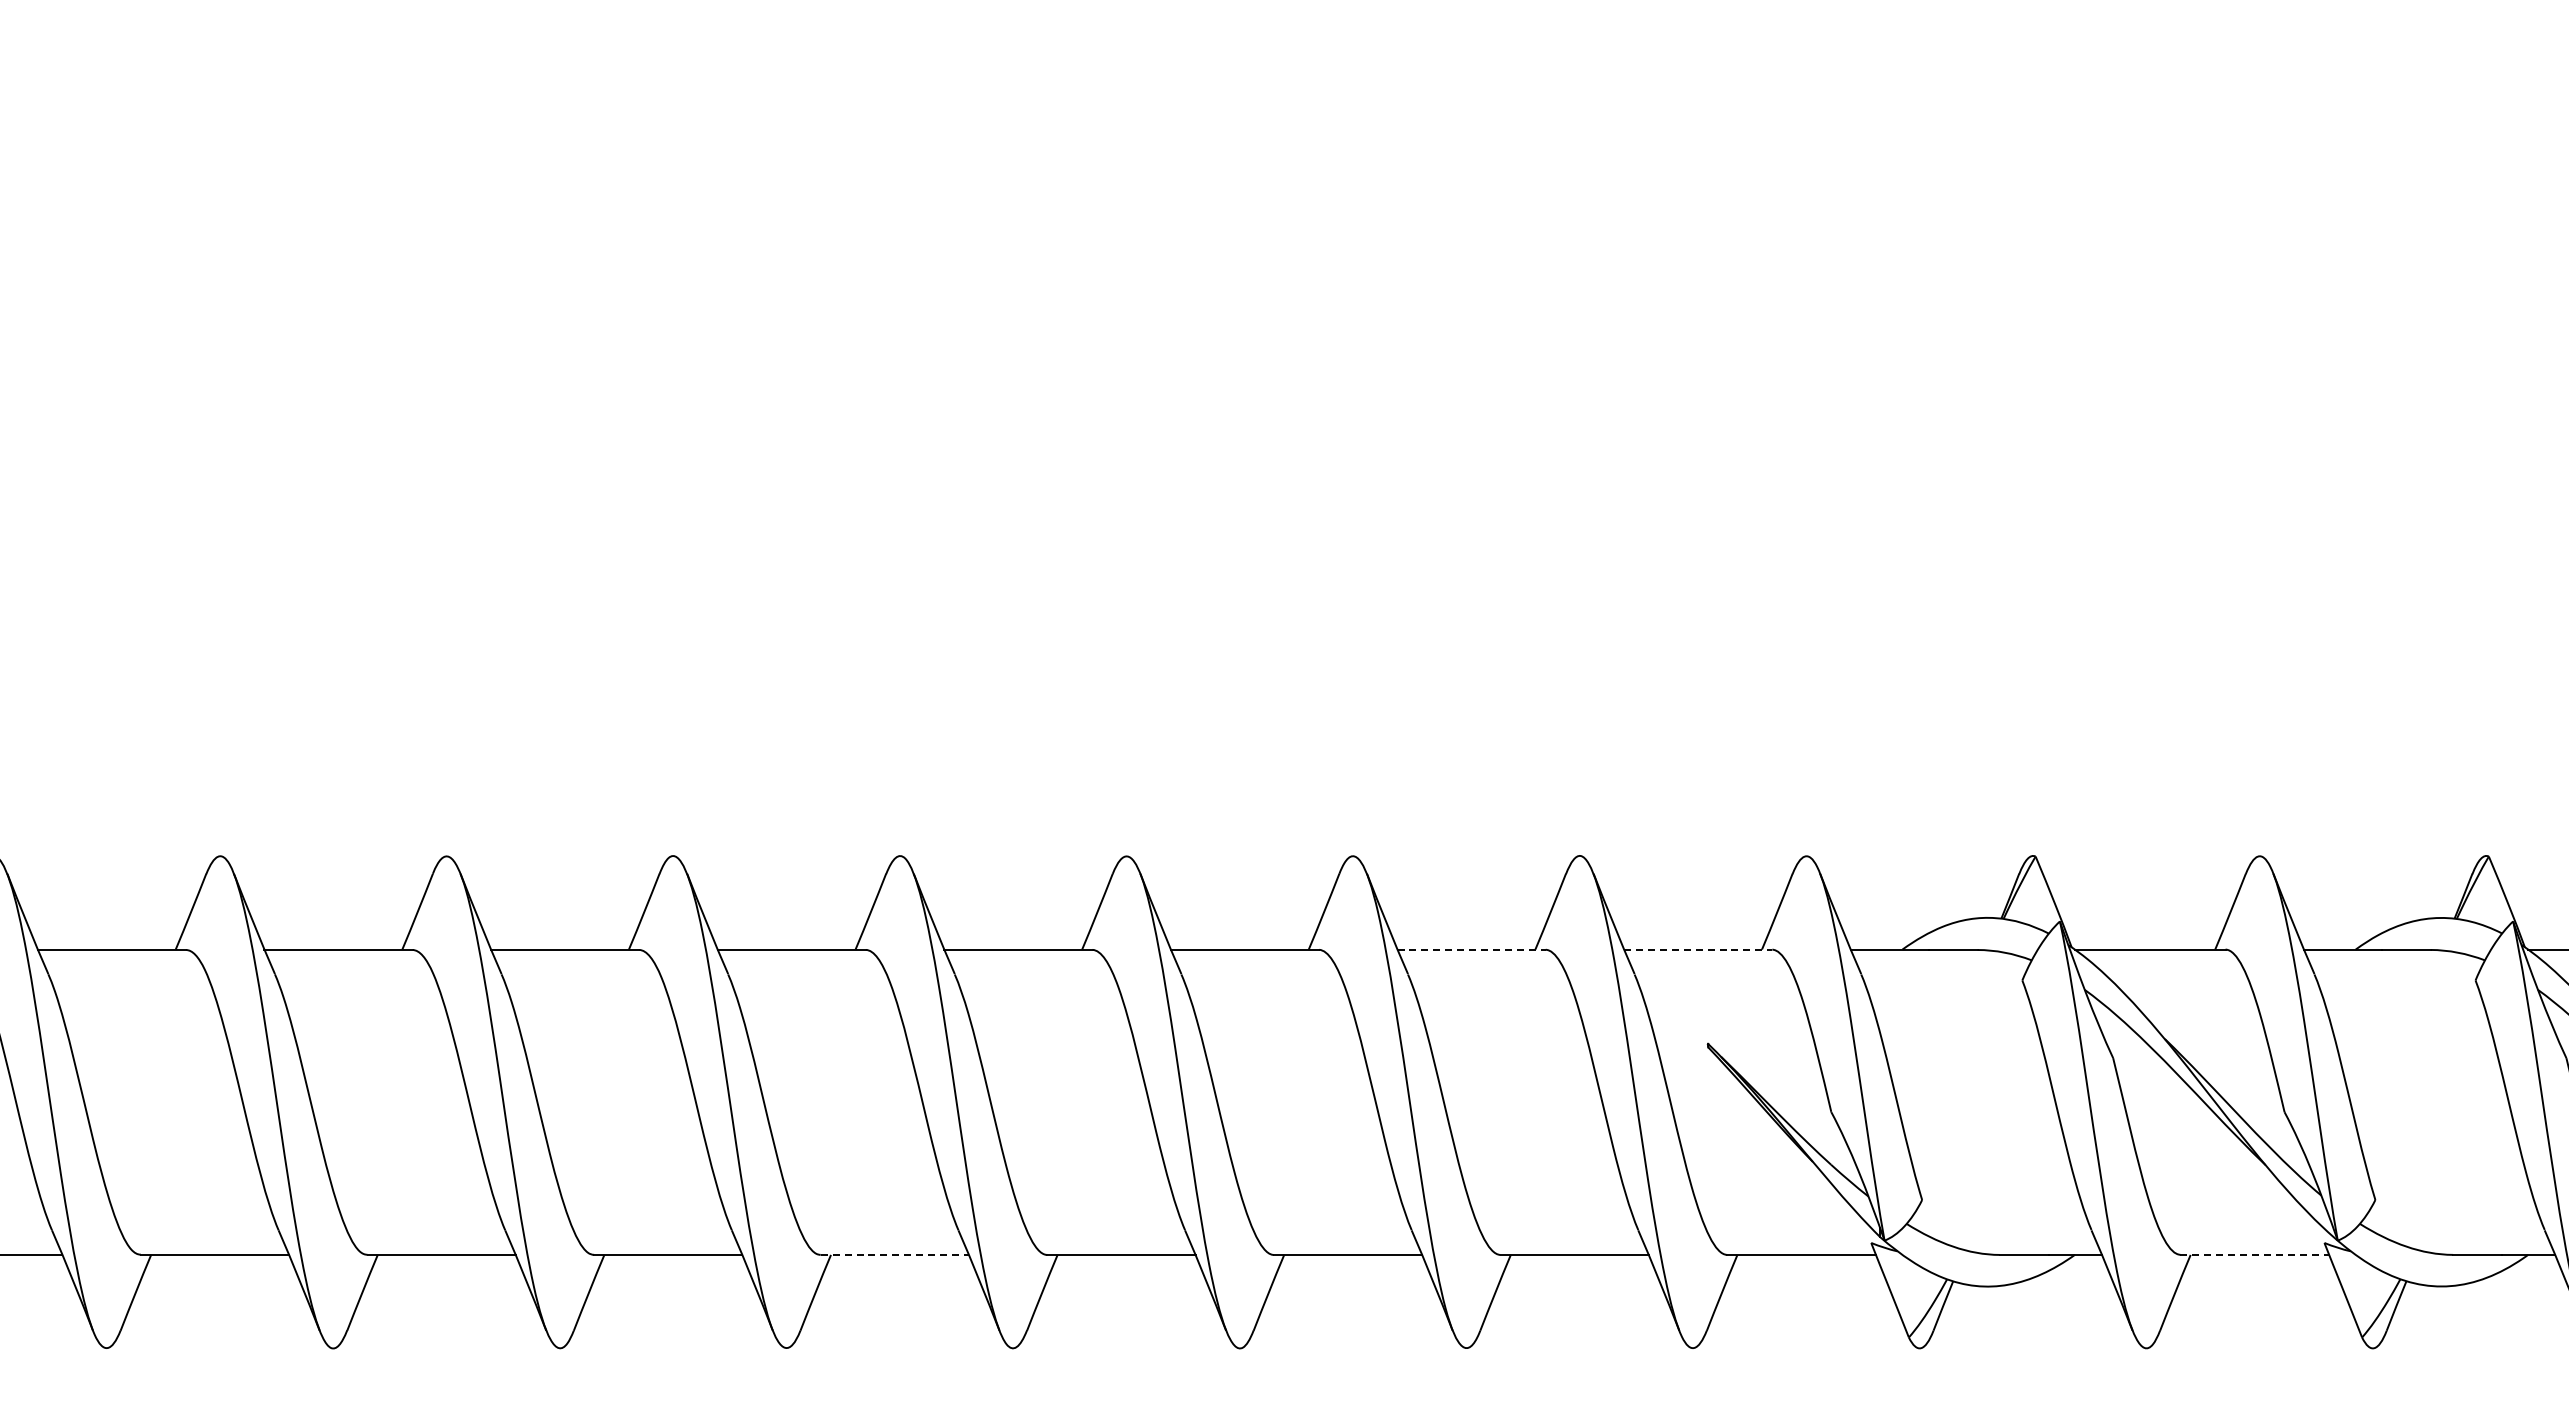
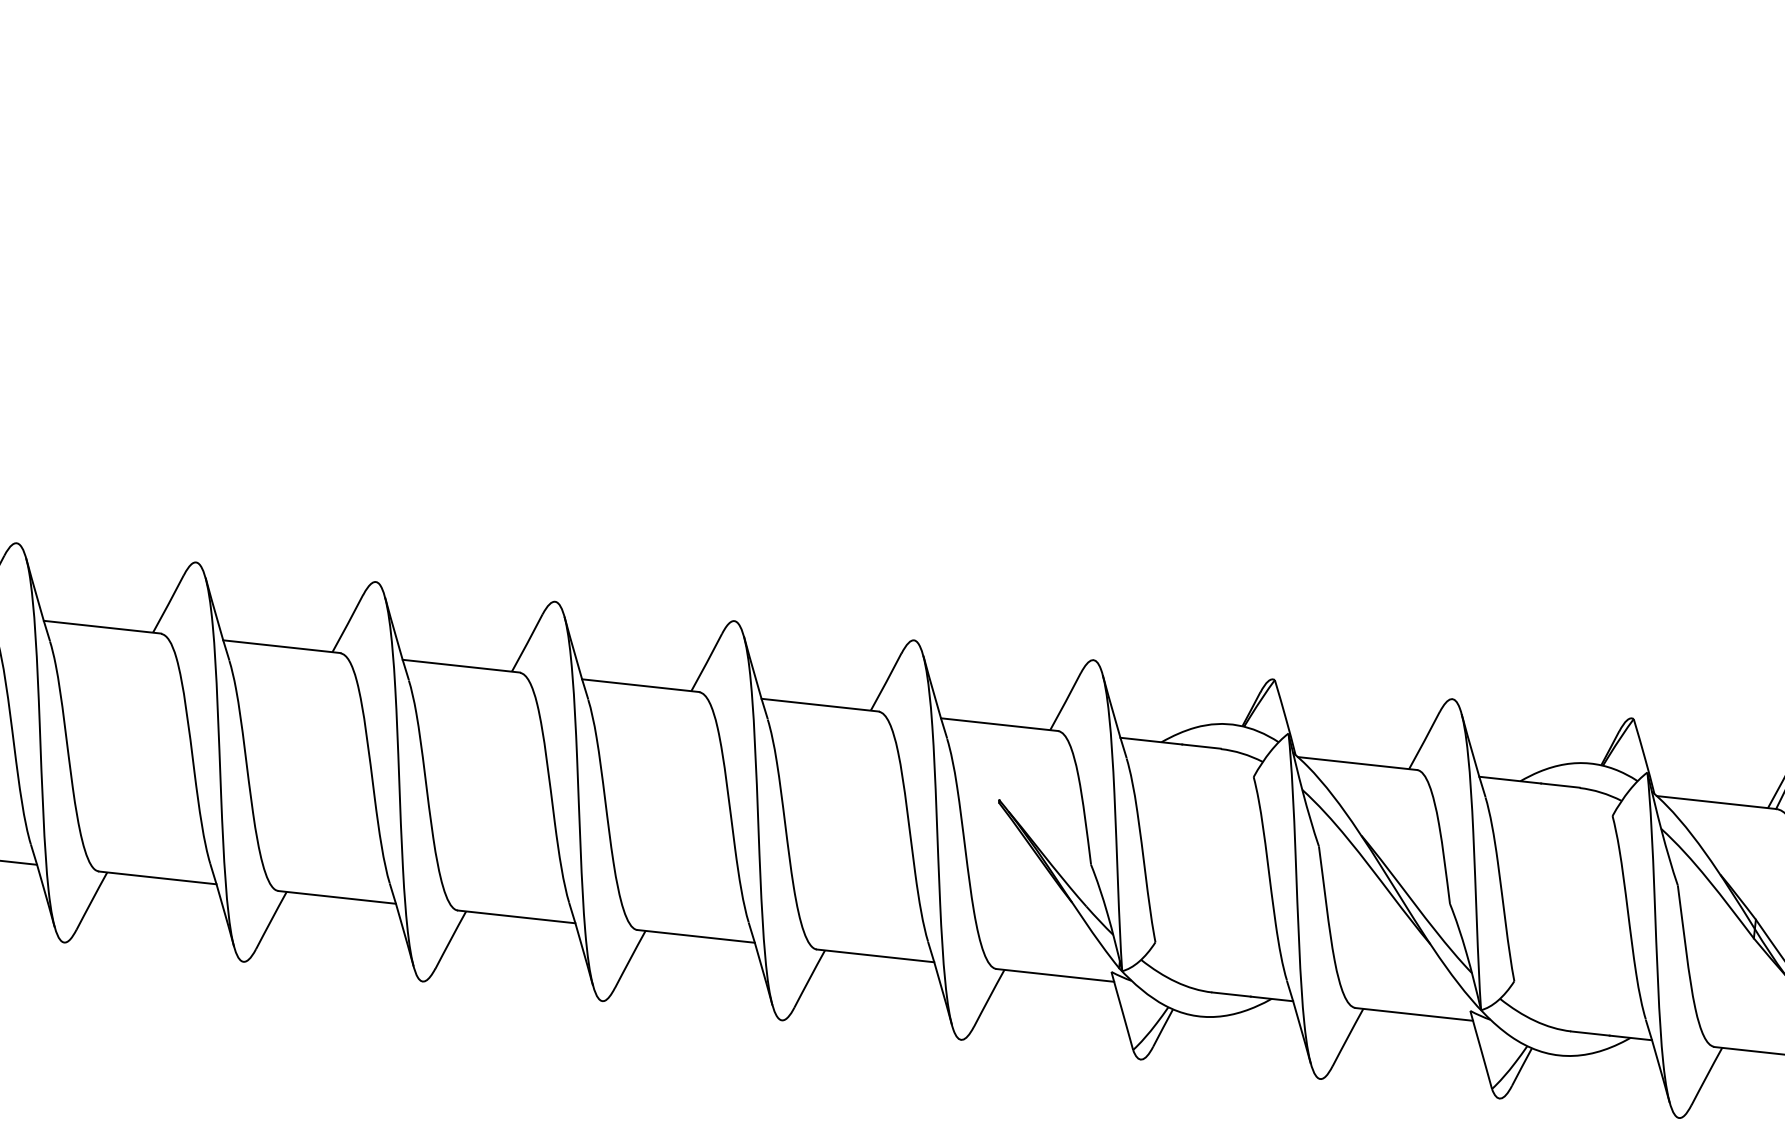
line: (1472, 949) -> (820, 705), dashed -> solid
line: (1698, 949) -> (999, 724), dashed -> solid
line: (895, 1254) -> (337, 897), dashed -> solid
line: (2255, 1254) -> (1414, 1014), dashed -> solid

